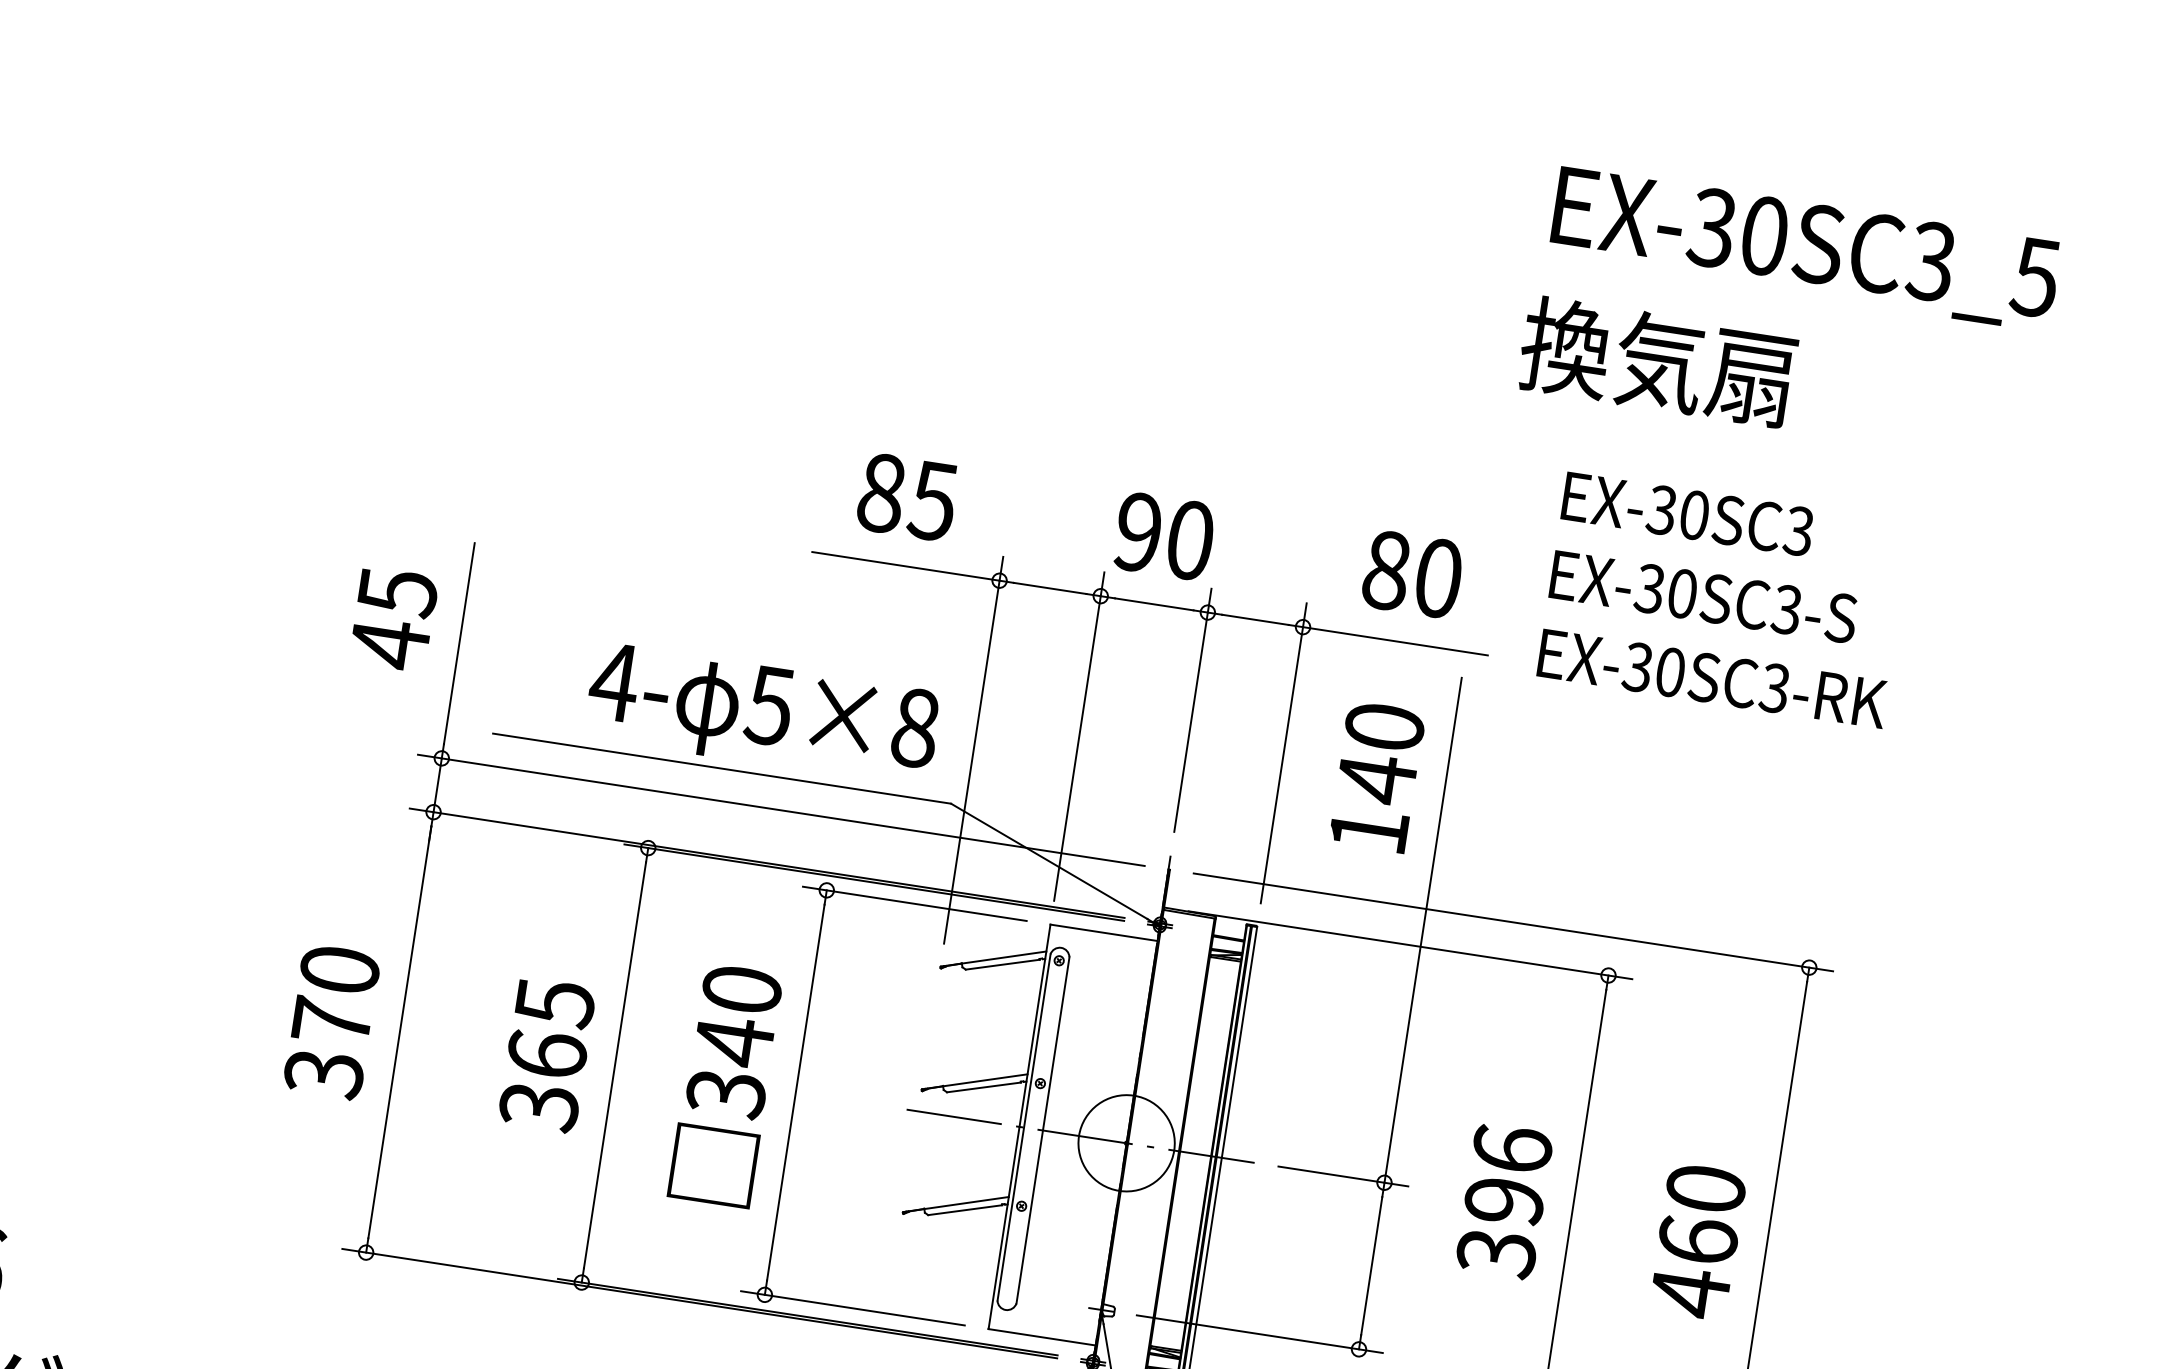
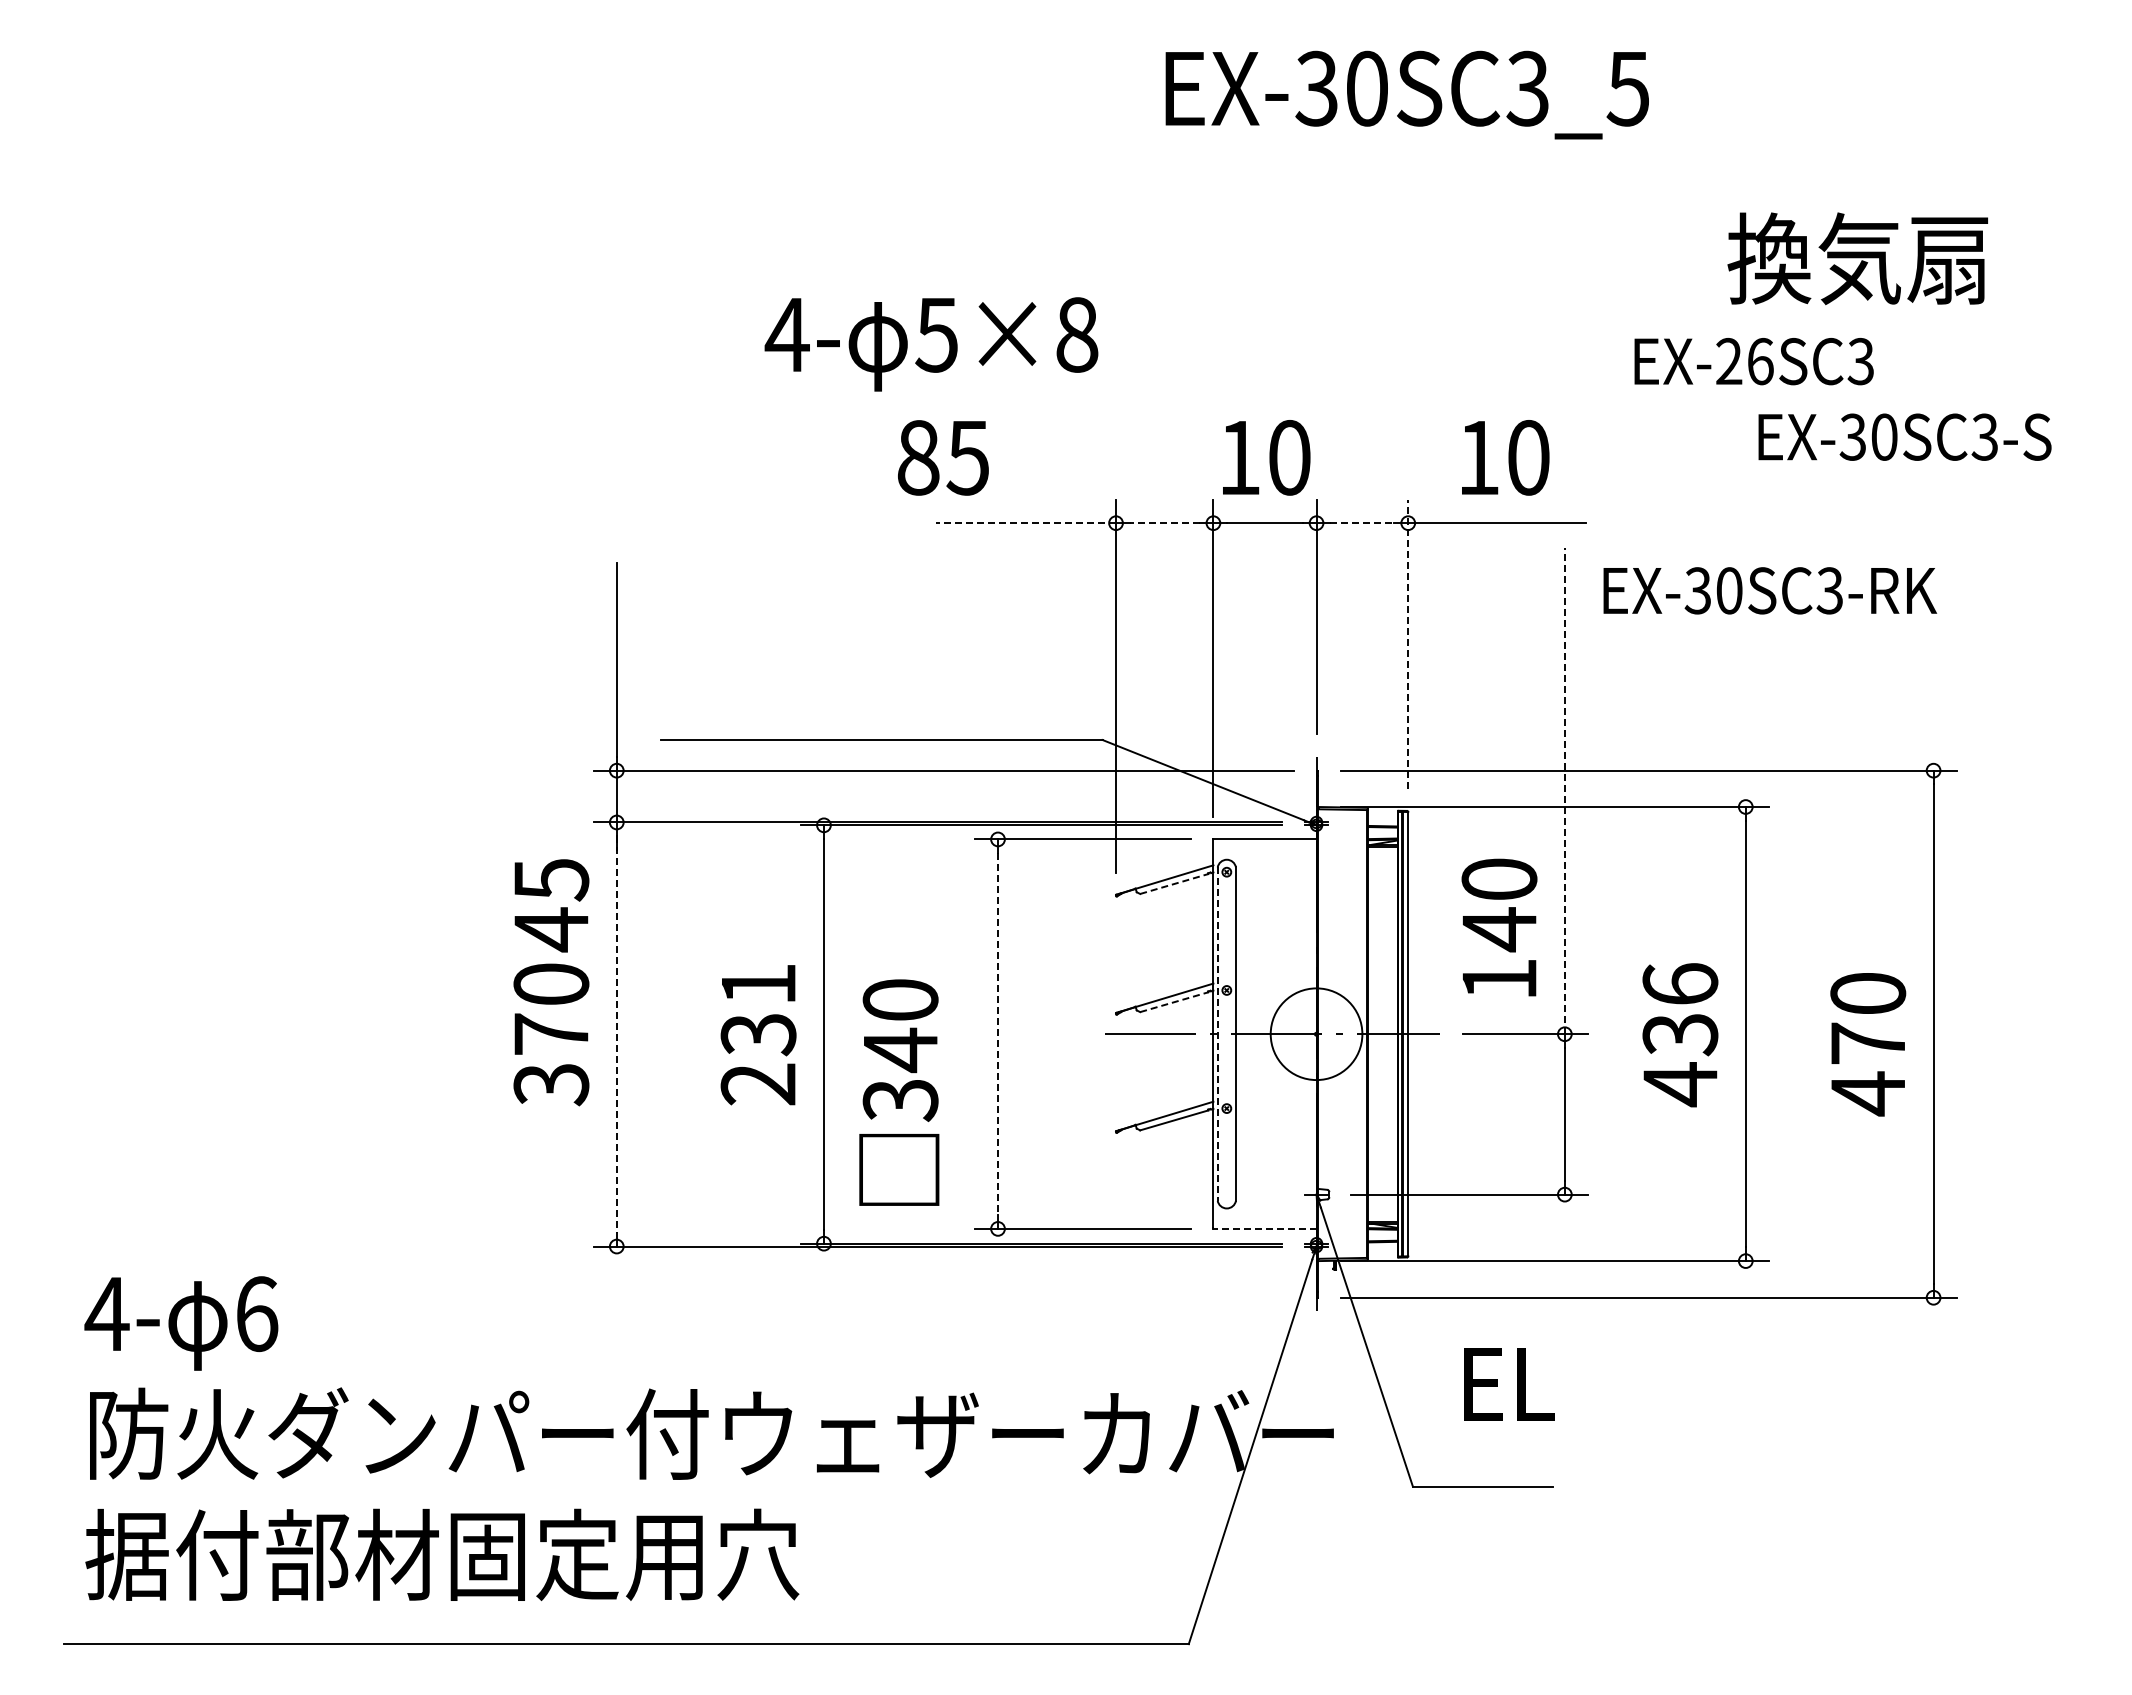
text: (1804, 248) -> (1406, 94), moved
text: (1657, 361) -> (1857, 258), moved
text: (907, 496) -> (943, 457), moved
text: (1677, 512) -> (1744, 361), EX-30SC3 -> EX-26SC3
text: (1138, 532) -> (1239, 457), 90 -> 10
line: (905, 566) -> (1025, 523), solid -> dashed
text: (1386, 570) -> (1478, 457), 80 -> 10
line: (1049, 588) -> (1164, 523), solid -> dashed
text: (1703, 596) -> (1904, 436), moved
text: (393, 619) -> (551, 905), moved
line: (1255, 620) -> (1362, 523), solid -> dashed
text: (1713, 678) -> (1770, 590), moved
text: (762, 714) -> (931, 344), moved
line: (1284, 753) -> (1408, 644), solid -> dashed
text: (1377, 776) -> (1499, 927), moved
line: (1422, 929) -> (1564, 790), solid -> dashed
line: (1002, 965) -> (1174, 884), solid -> dashed
line: (399, 1033) -> (616, 1035), solid -> dashed
text: (546, 1055) -> (758, 1035), 365 -> 231
text: (726, 1085) -> (899, 1092), moved
line: (984, 1087) -> (1174, 1002), solid -> dashed
line: (796, 1093) -> (998, 1034), solid -> dashed
line: (1023, 1127) -> (1217, 1034), solid -> dashed
text: (1500, 1228) -> (1680, 1060), 396 -> 436
text: (1698, 1239) -> (1868, 1042), 460 -> 470
line: (1041, 1336) -> (1264, 1228), solid -> dashed

